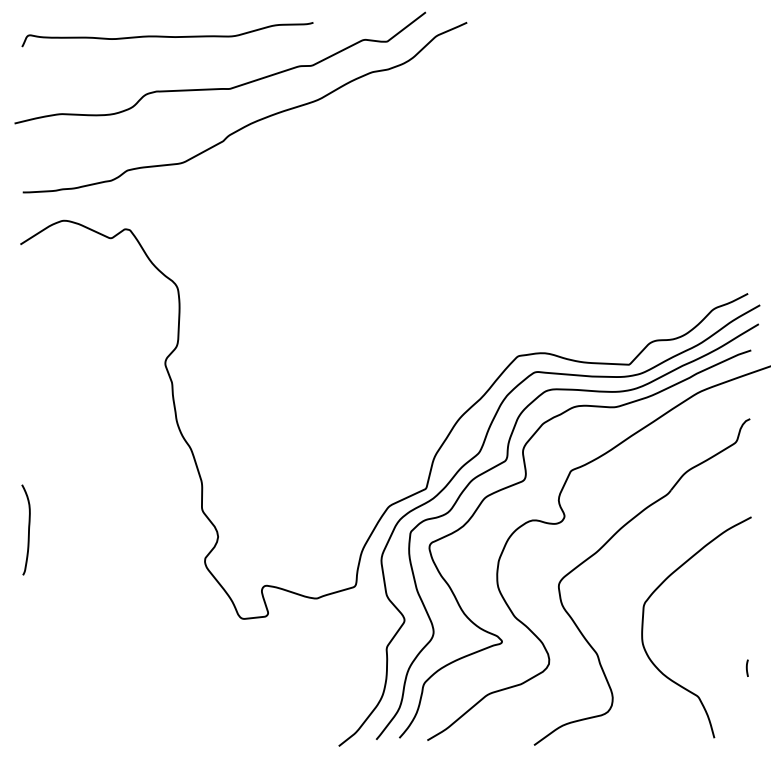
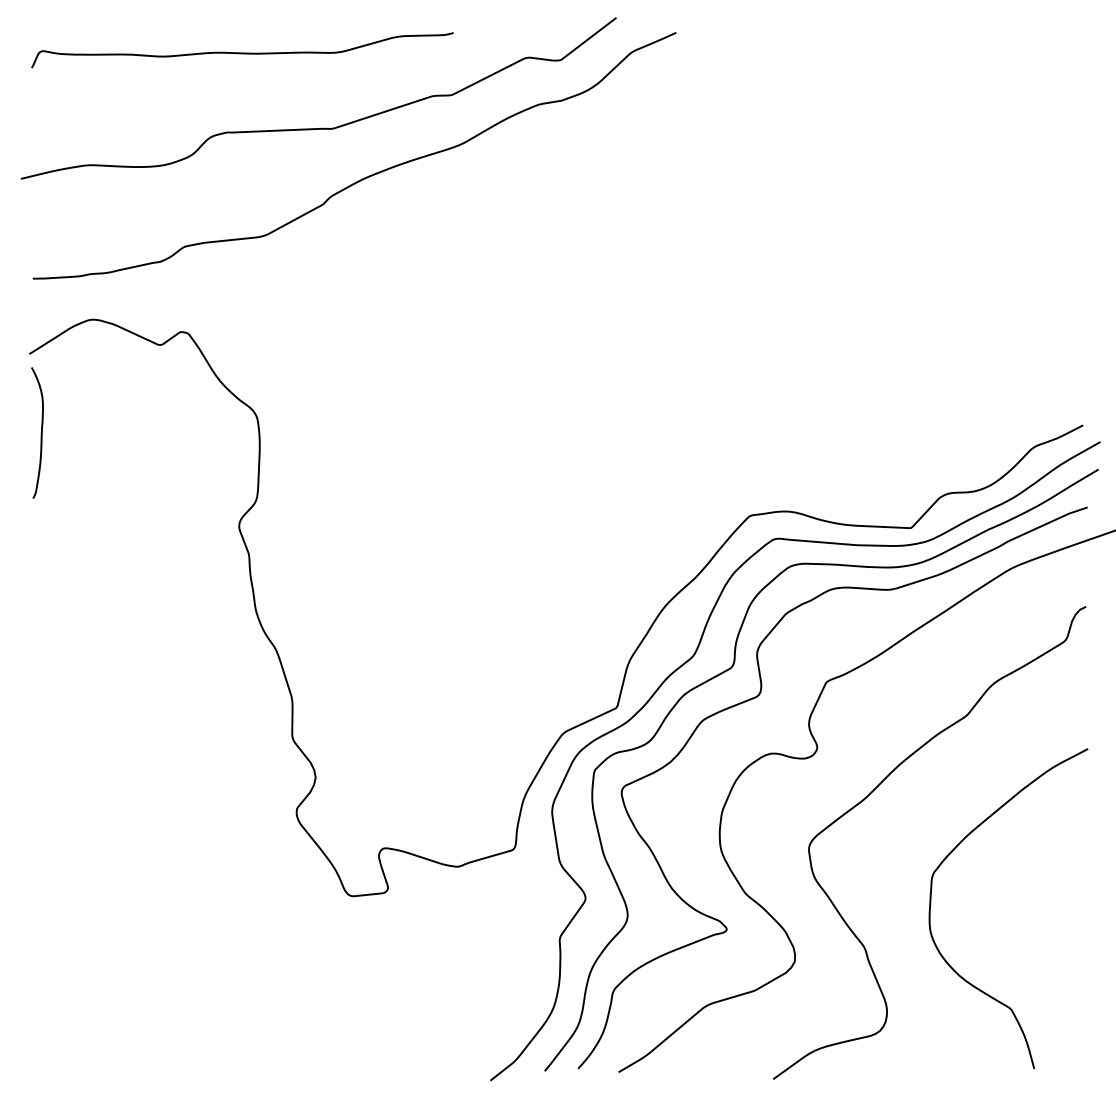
curve: (28, 529) -> (41, 432), moved
line: (746, 667) -> (1080, 966), removed

